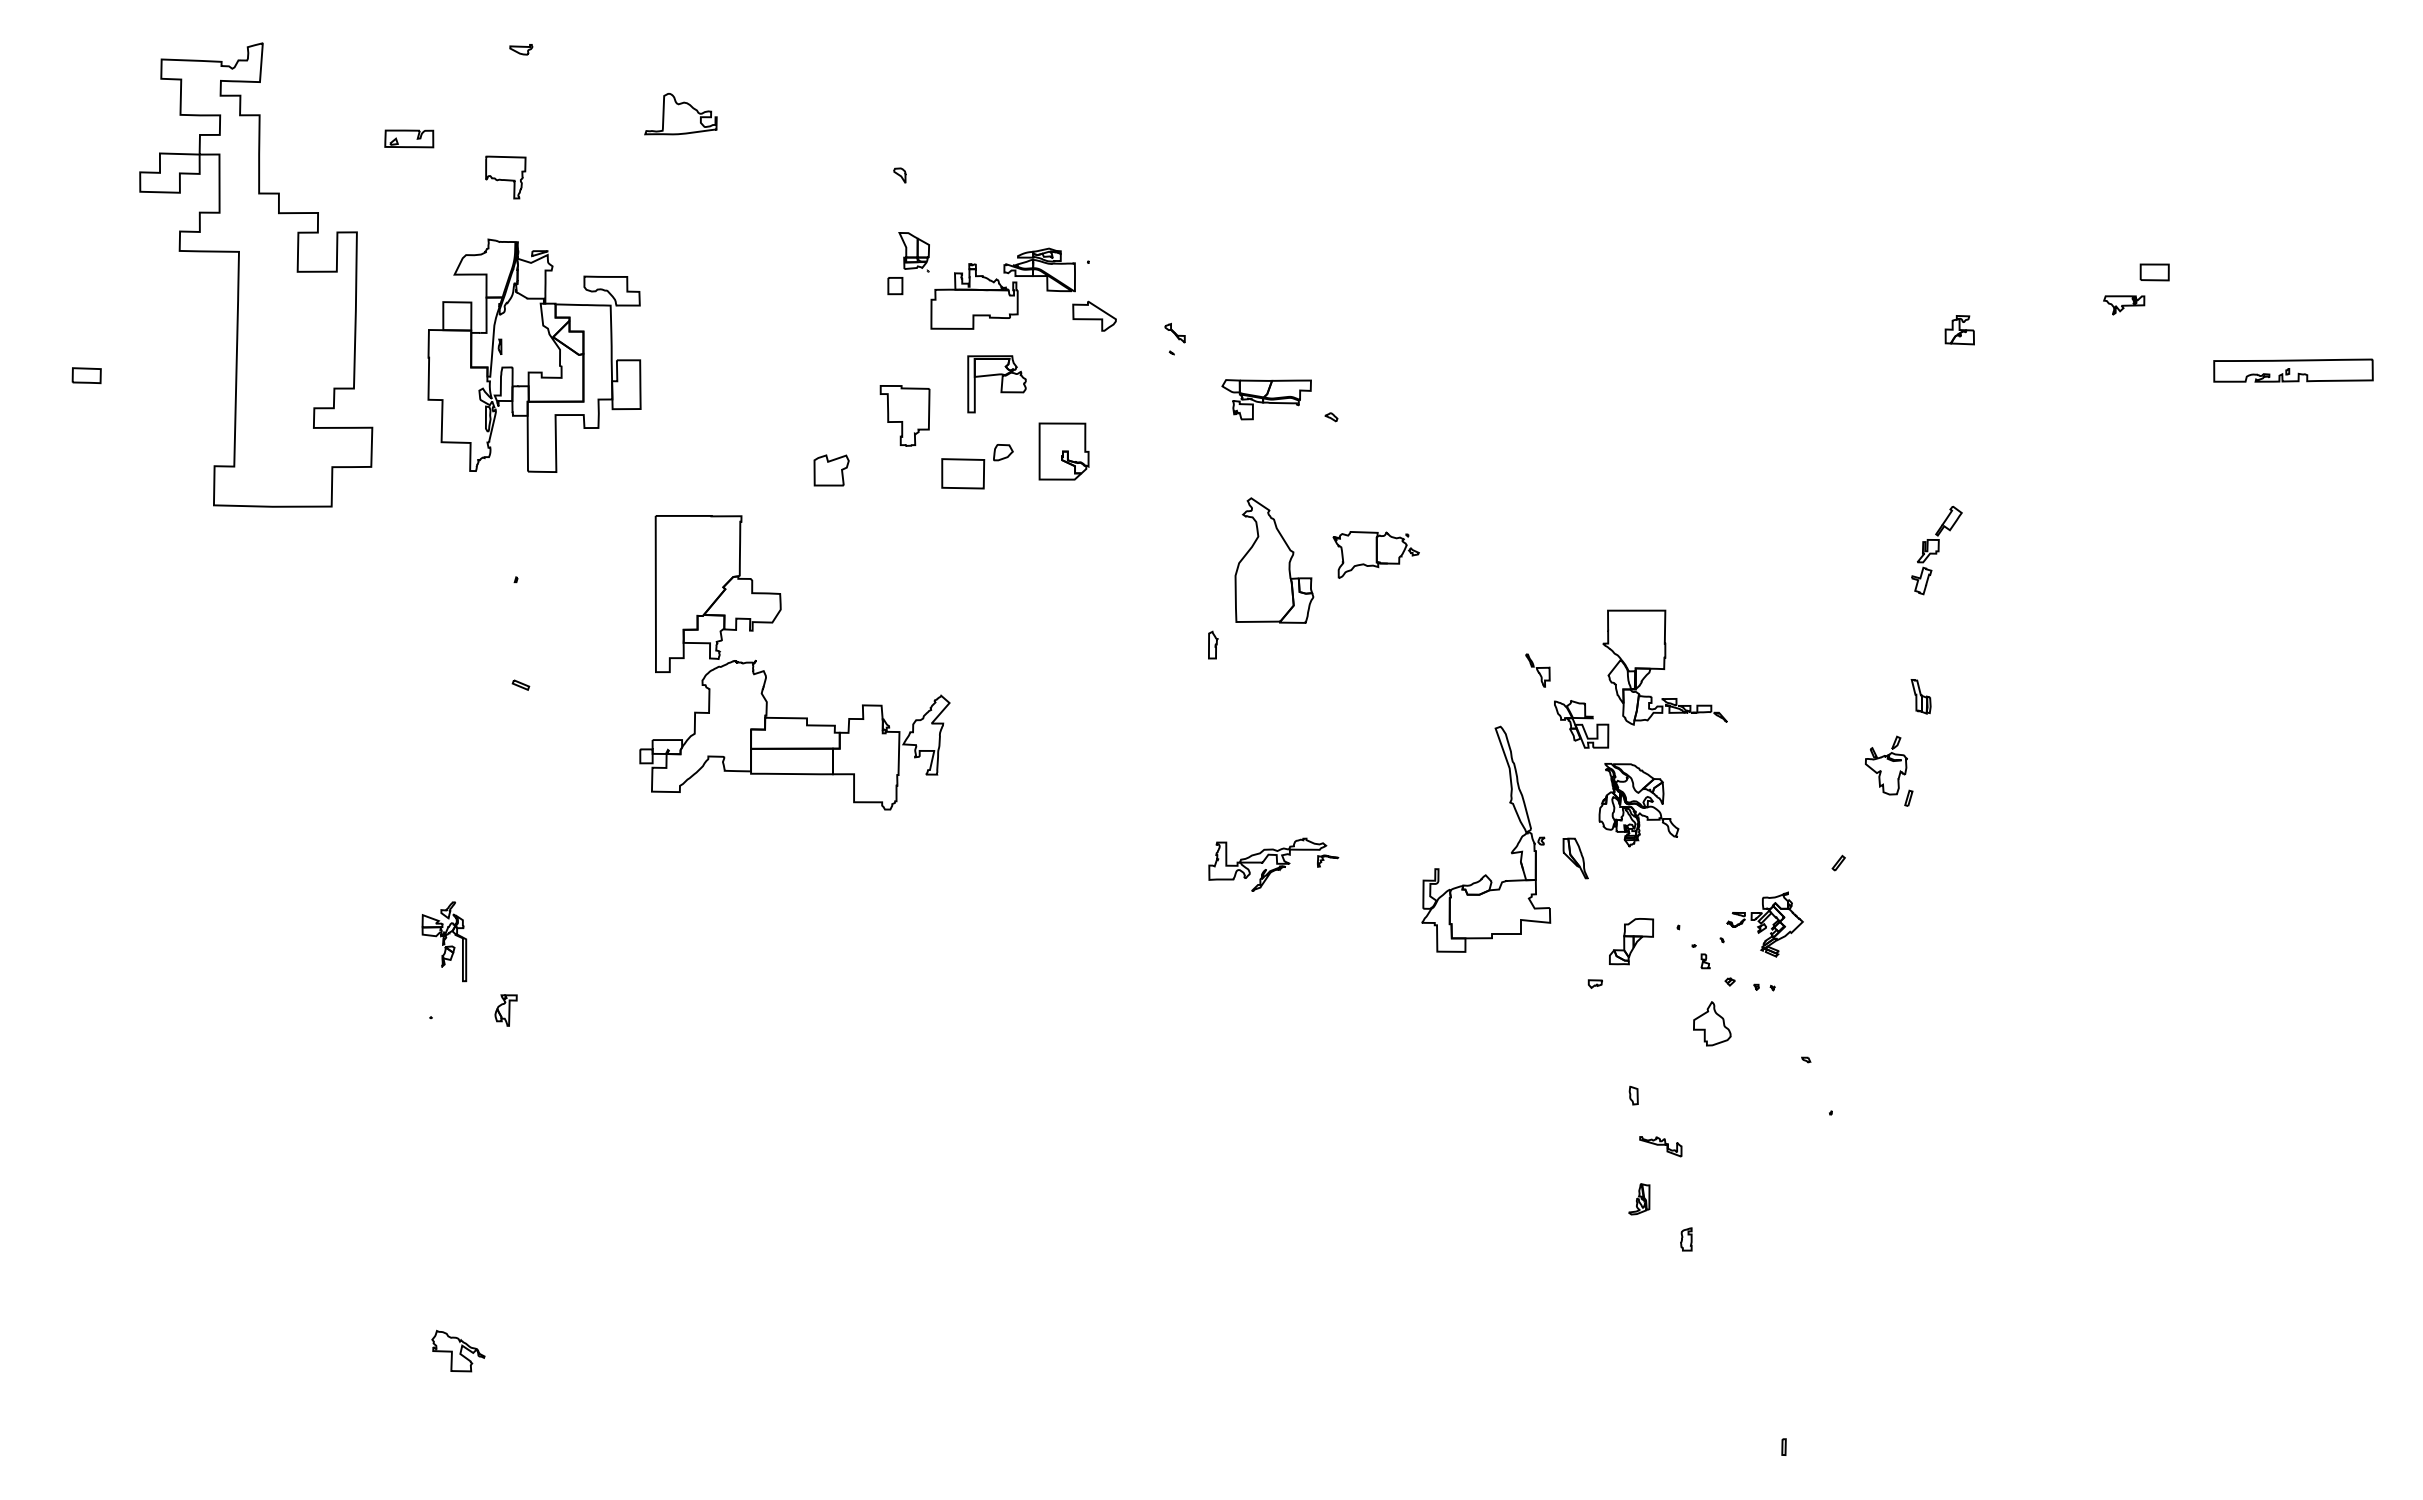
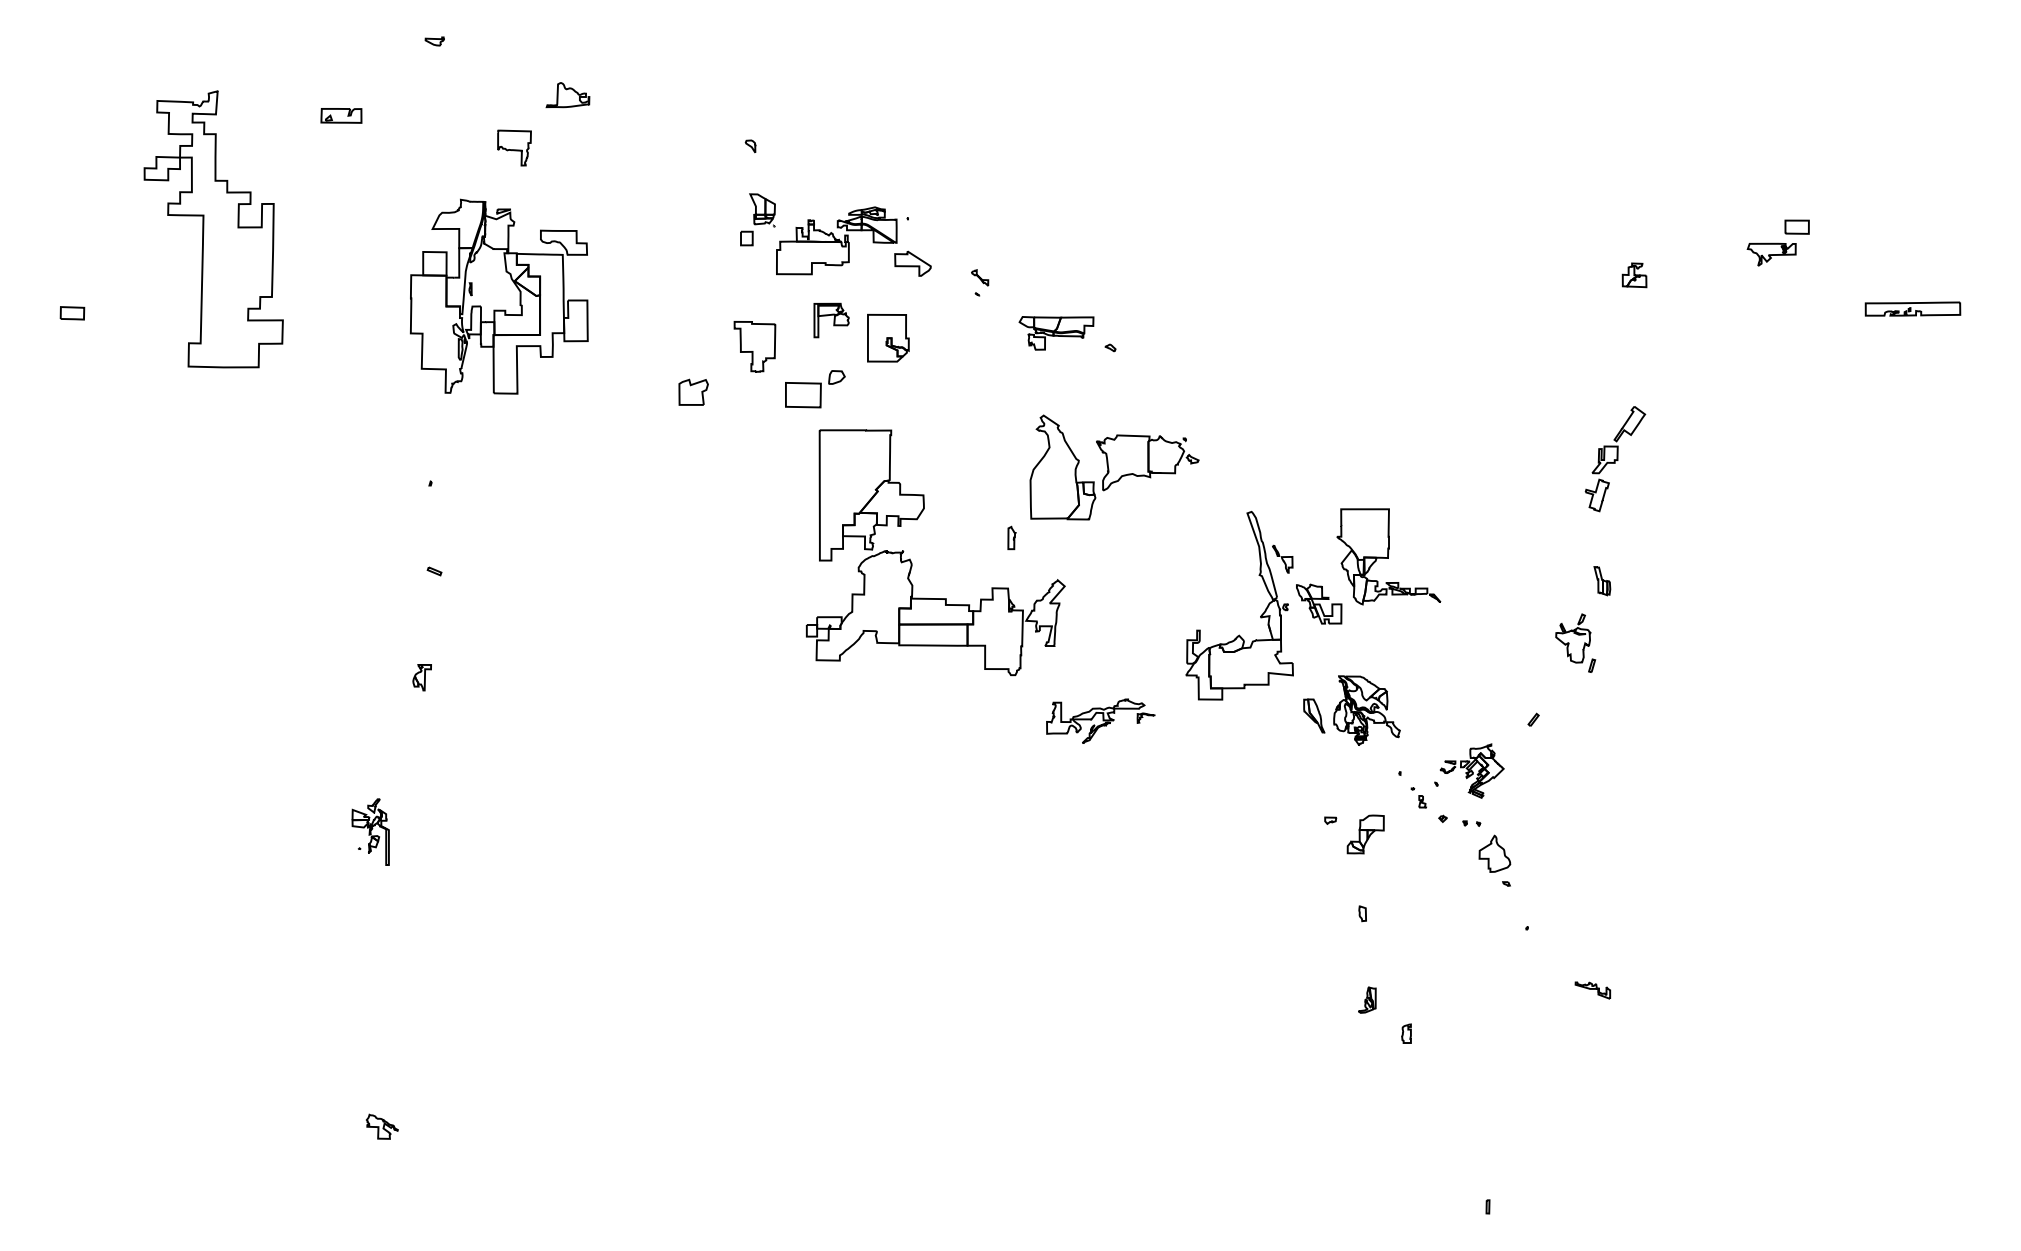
part: (680, 113) -> (567, 94), size x0.71
part: (505, 177) -> (514, 148), moved
part: (255, 274) -> (213, 228), size x0.71
part: (2123, 305) -> (1771, 254), size x1.43
part: (534, 355) -> (499, 296), moved
part: (2293, 370) -> (1912, 308), size x0.71
part: (996, 384) -> (831, 320), size x0.71
part: (1063, 451) -> (887, 338), moved
part: (1936, 550) -> (1615, 459), size x1.43
part: (1376, 554) -> (1148, 462), size x1.43
part: (766, 674) -> (912, 562), moved
part: (1638, 805) -> (1366, 710), moved
part: (1510, 852) -> (1259, 616), moved
part: (1273, 864) -> (1100, 720), moved
part: (444, 941) -> (370, 831), moved
part: (1631, 941) -> (1365, 834), moved
part: (505, 1010) -> (421, 677), moved
part: (1712, 1023) -> (1495, 853), moved
part: (1660, 1146) -> (1592, 990), moved
part: (457, 1350) -> (381, 1126), size x0.71

